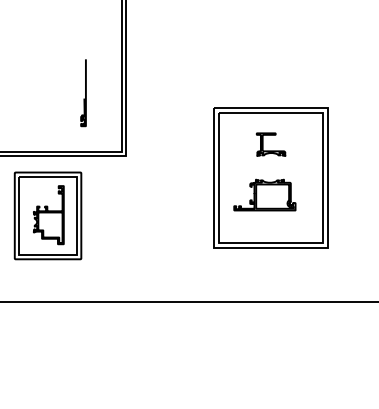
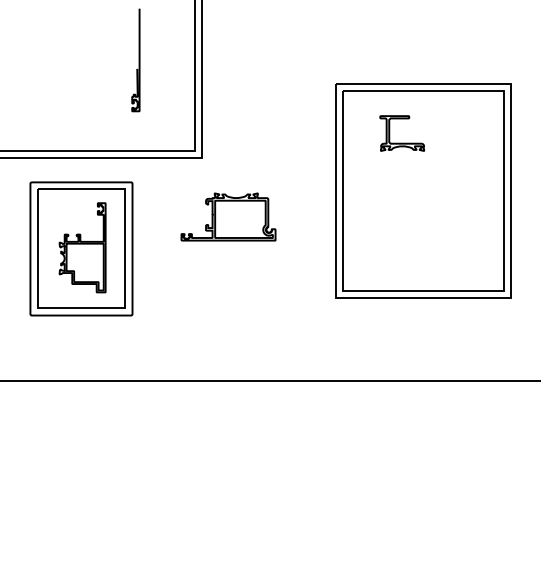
part: (270, 144) -> (401, 133), moved
part: (264, 194) -> (227, 216), moved

